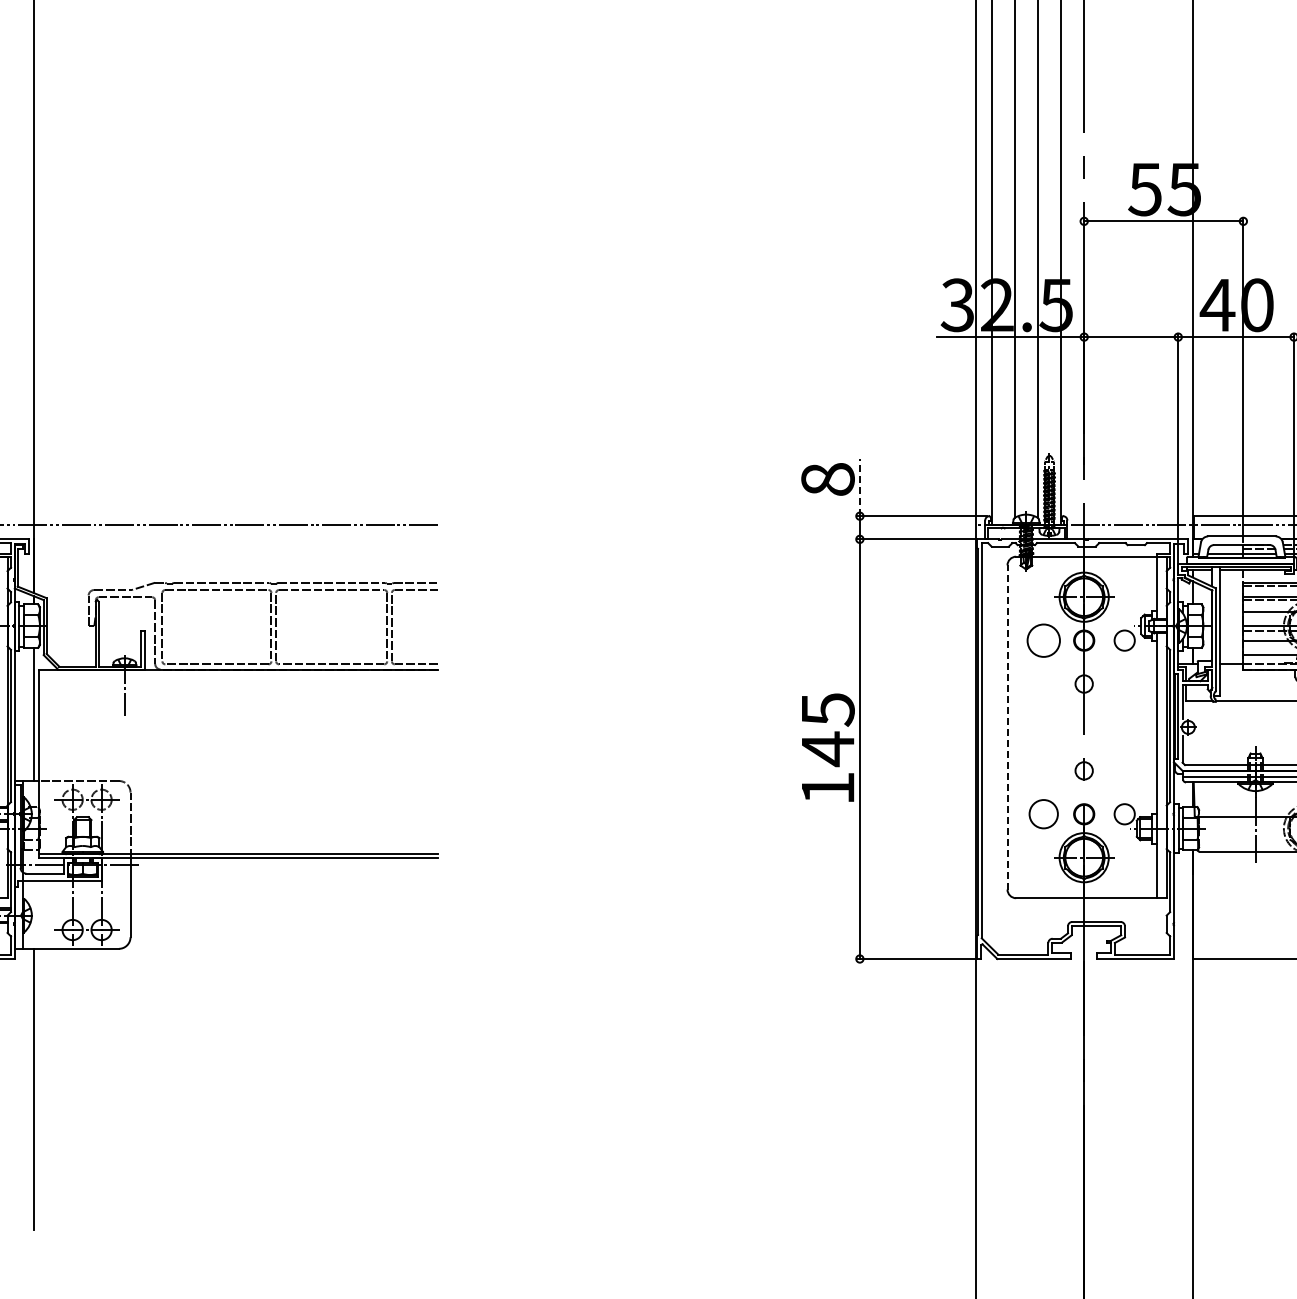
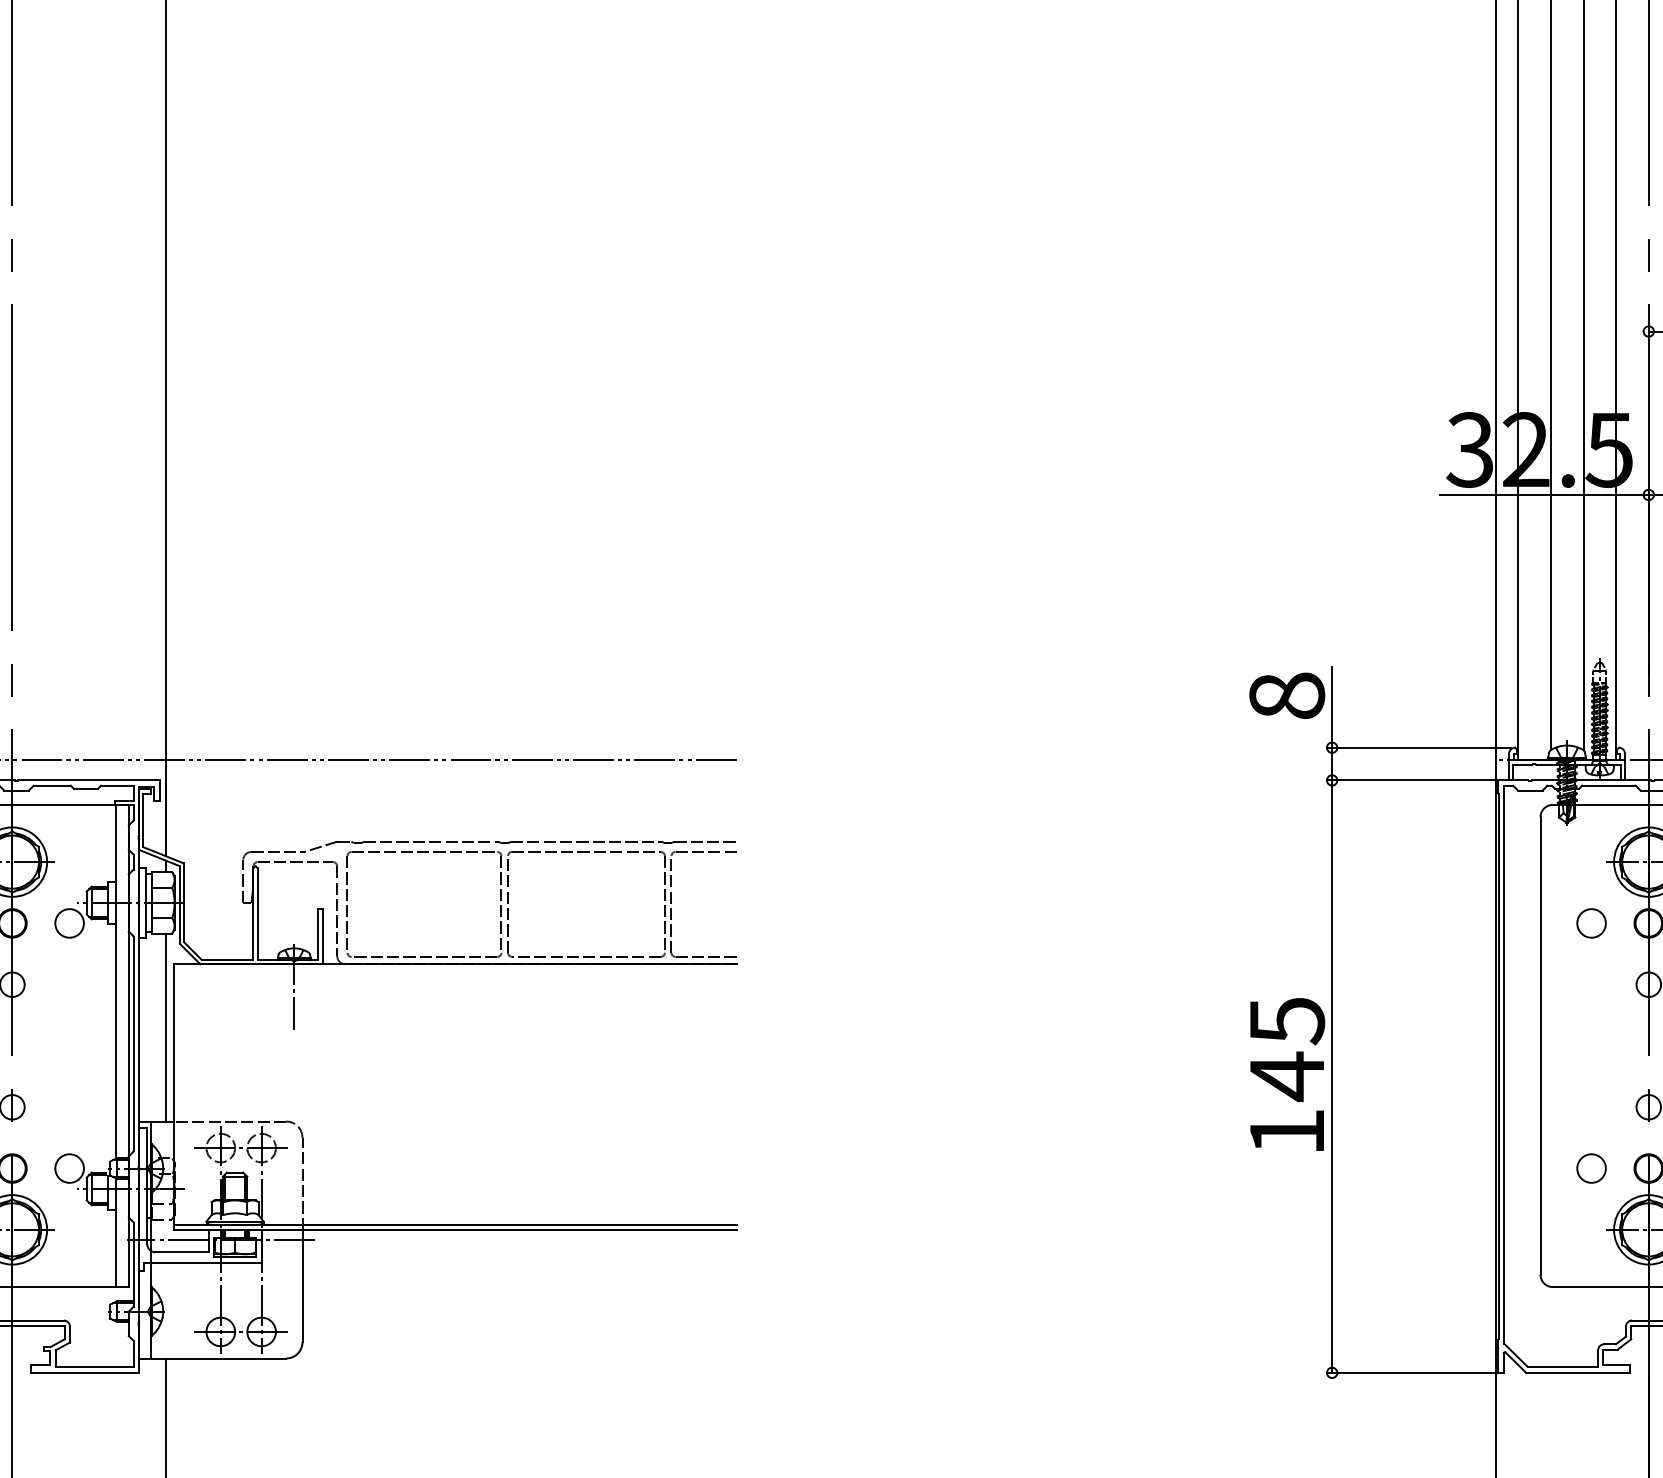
line: (859, 487) -> (1331, 707), dashed -> solid
circle: (1043, 640) -> (1591, 923), size x0.62
line: (1007, 726) -> (1540, 1044), dashed -> solid
circle: (1043, 814) -> (1591, 1168), size x0.71

